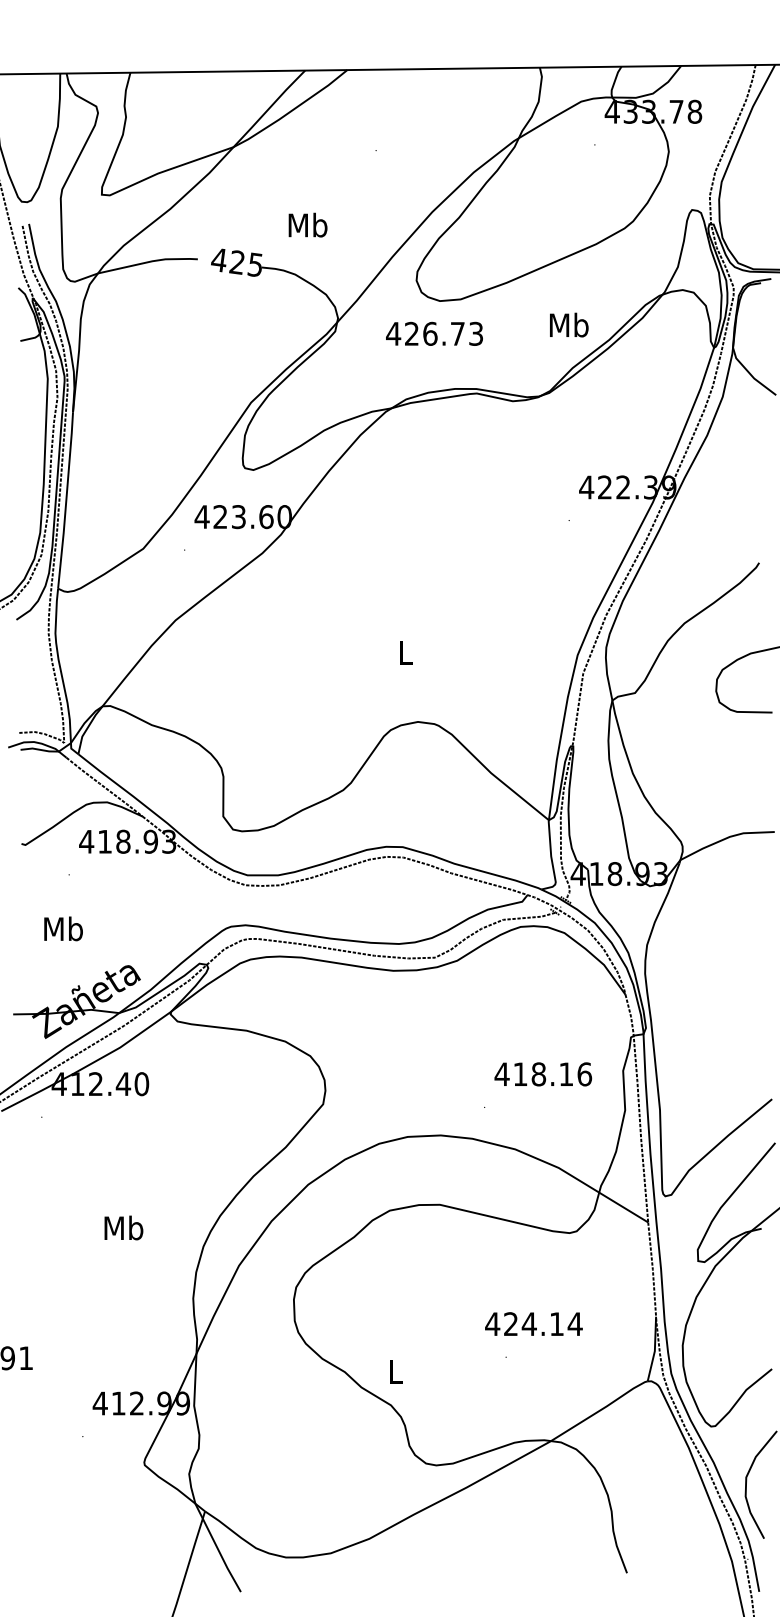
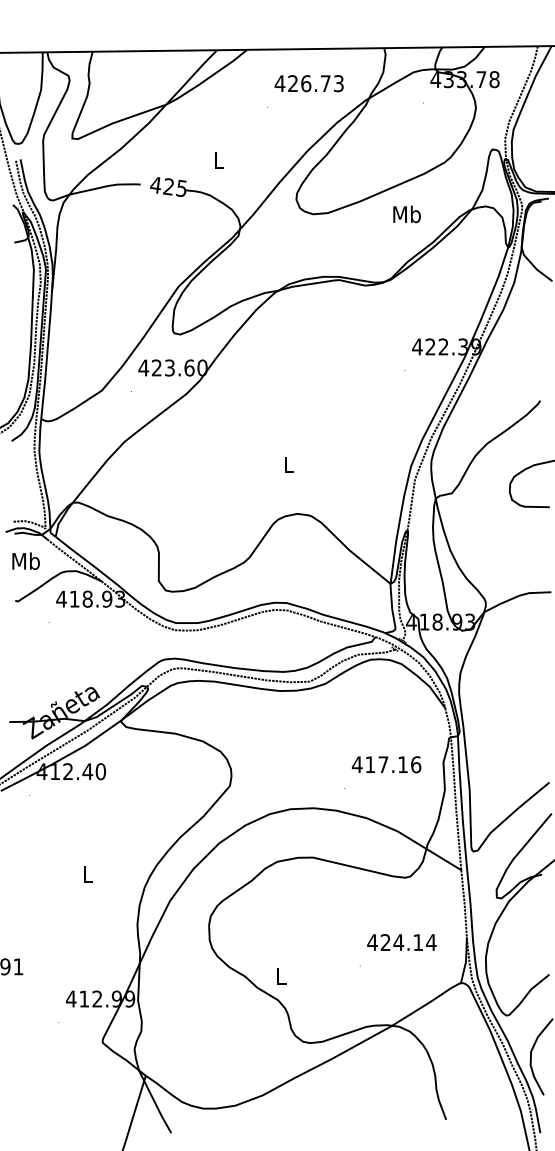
text: (307, 224) -> (218, 159), Mb -> L
text: (568, 325) -> (406, 214), moved
text: (433, 333) -> (308, 83), moved
text: (62, 927) -> (25, 560), moved
text: (538, 1074) -> (383, 764), 418.16 -> 417.16
text: (123, 1227) -> (87, 873), Mb -> L
text: (533, 1324) -> (401, 942), moved

